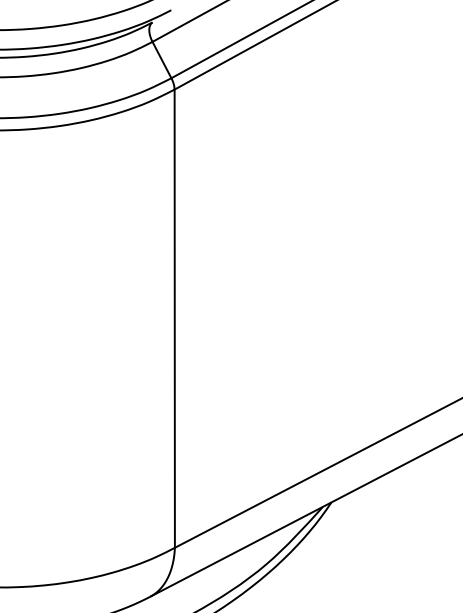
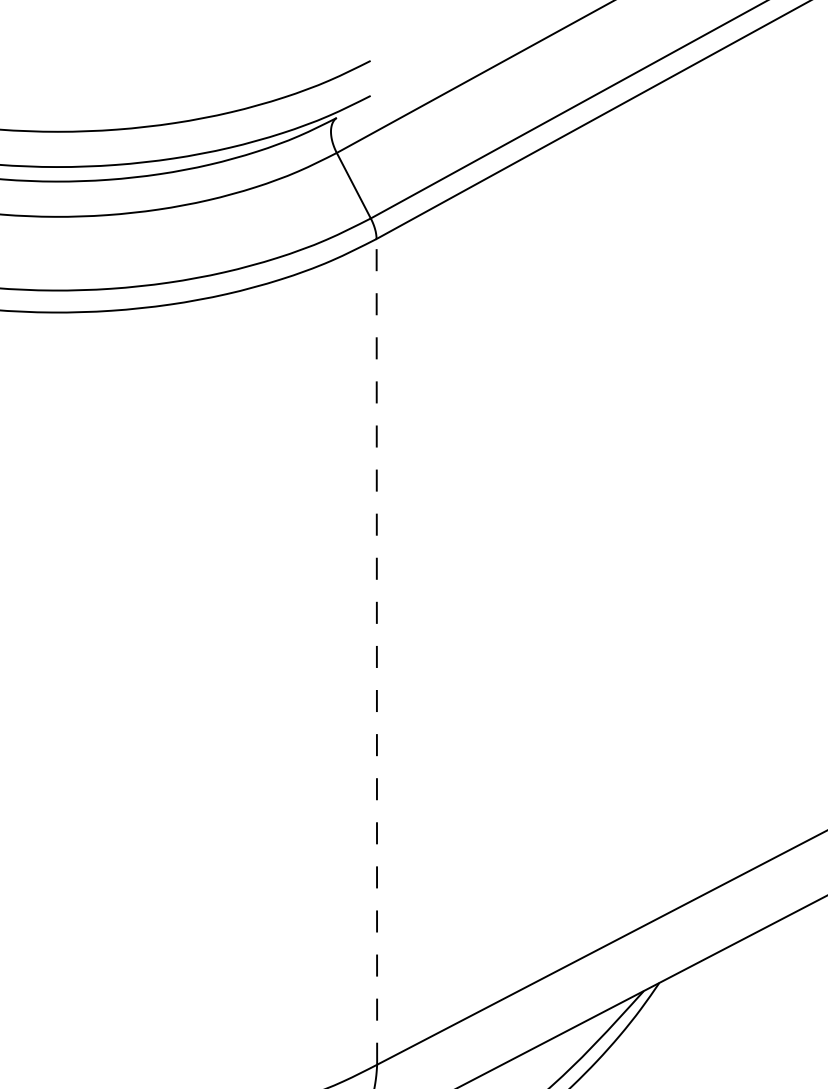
line: (174, 318) -> (376, 651), solid -> dashed

